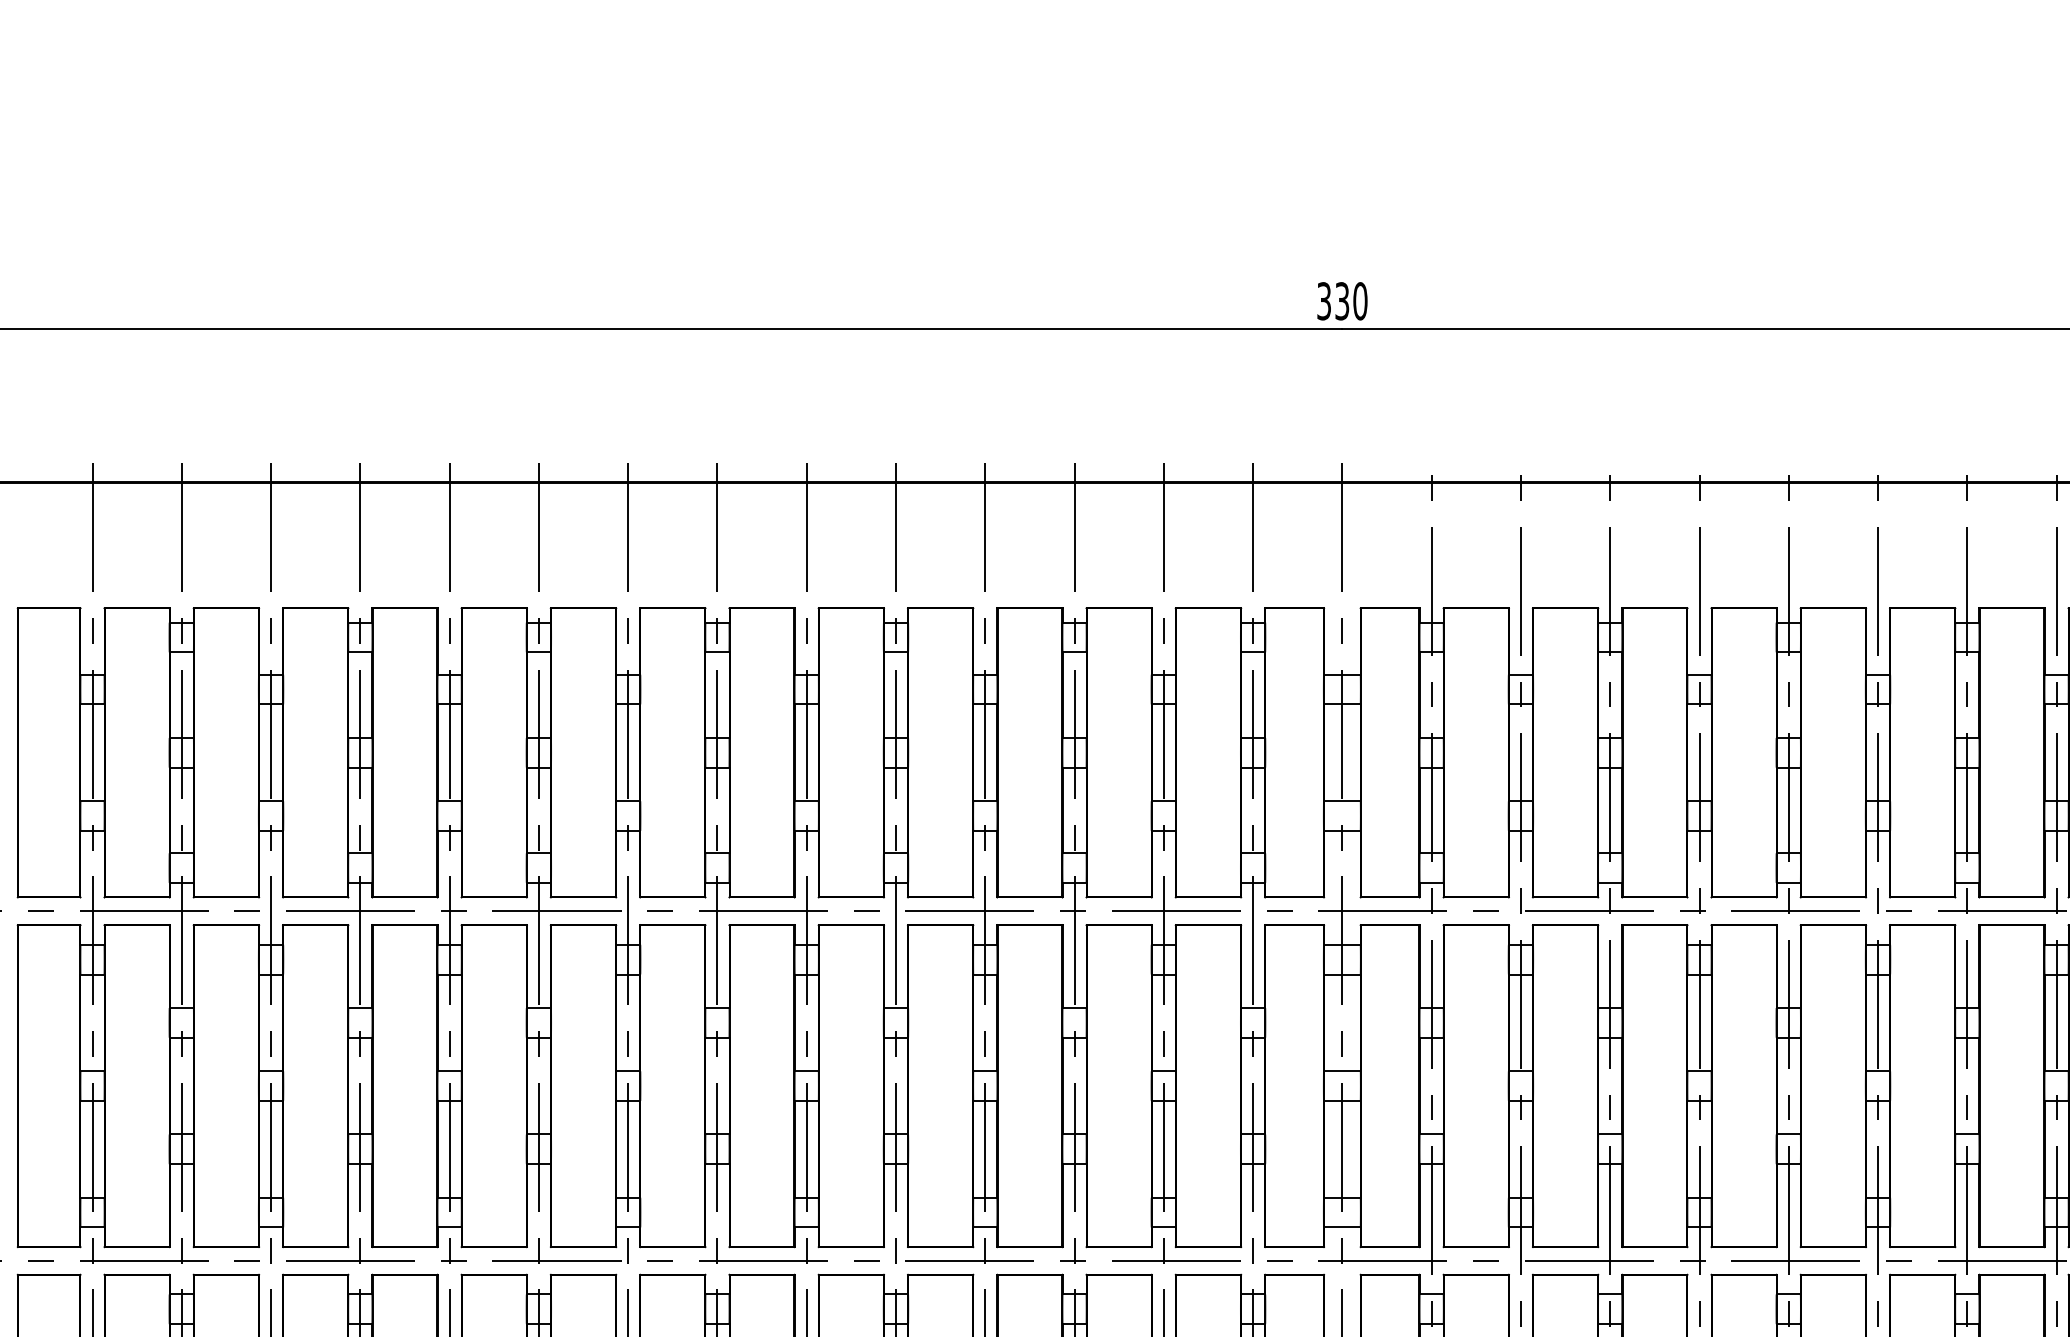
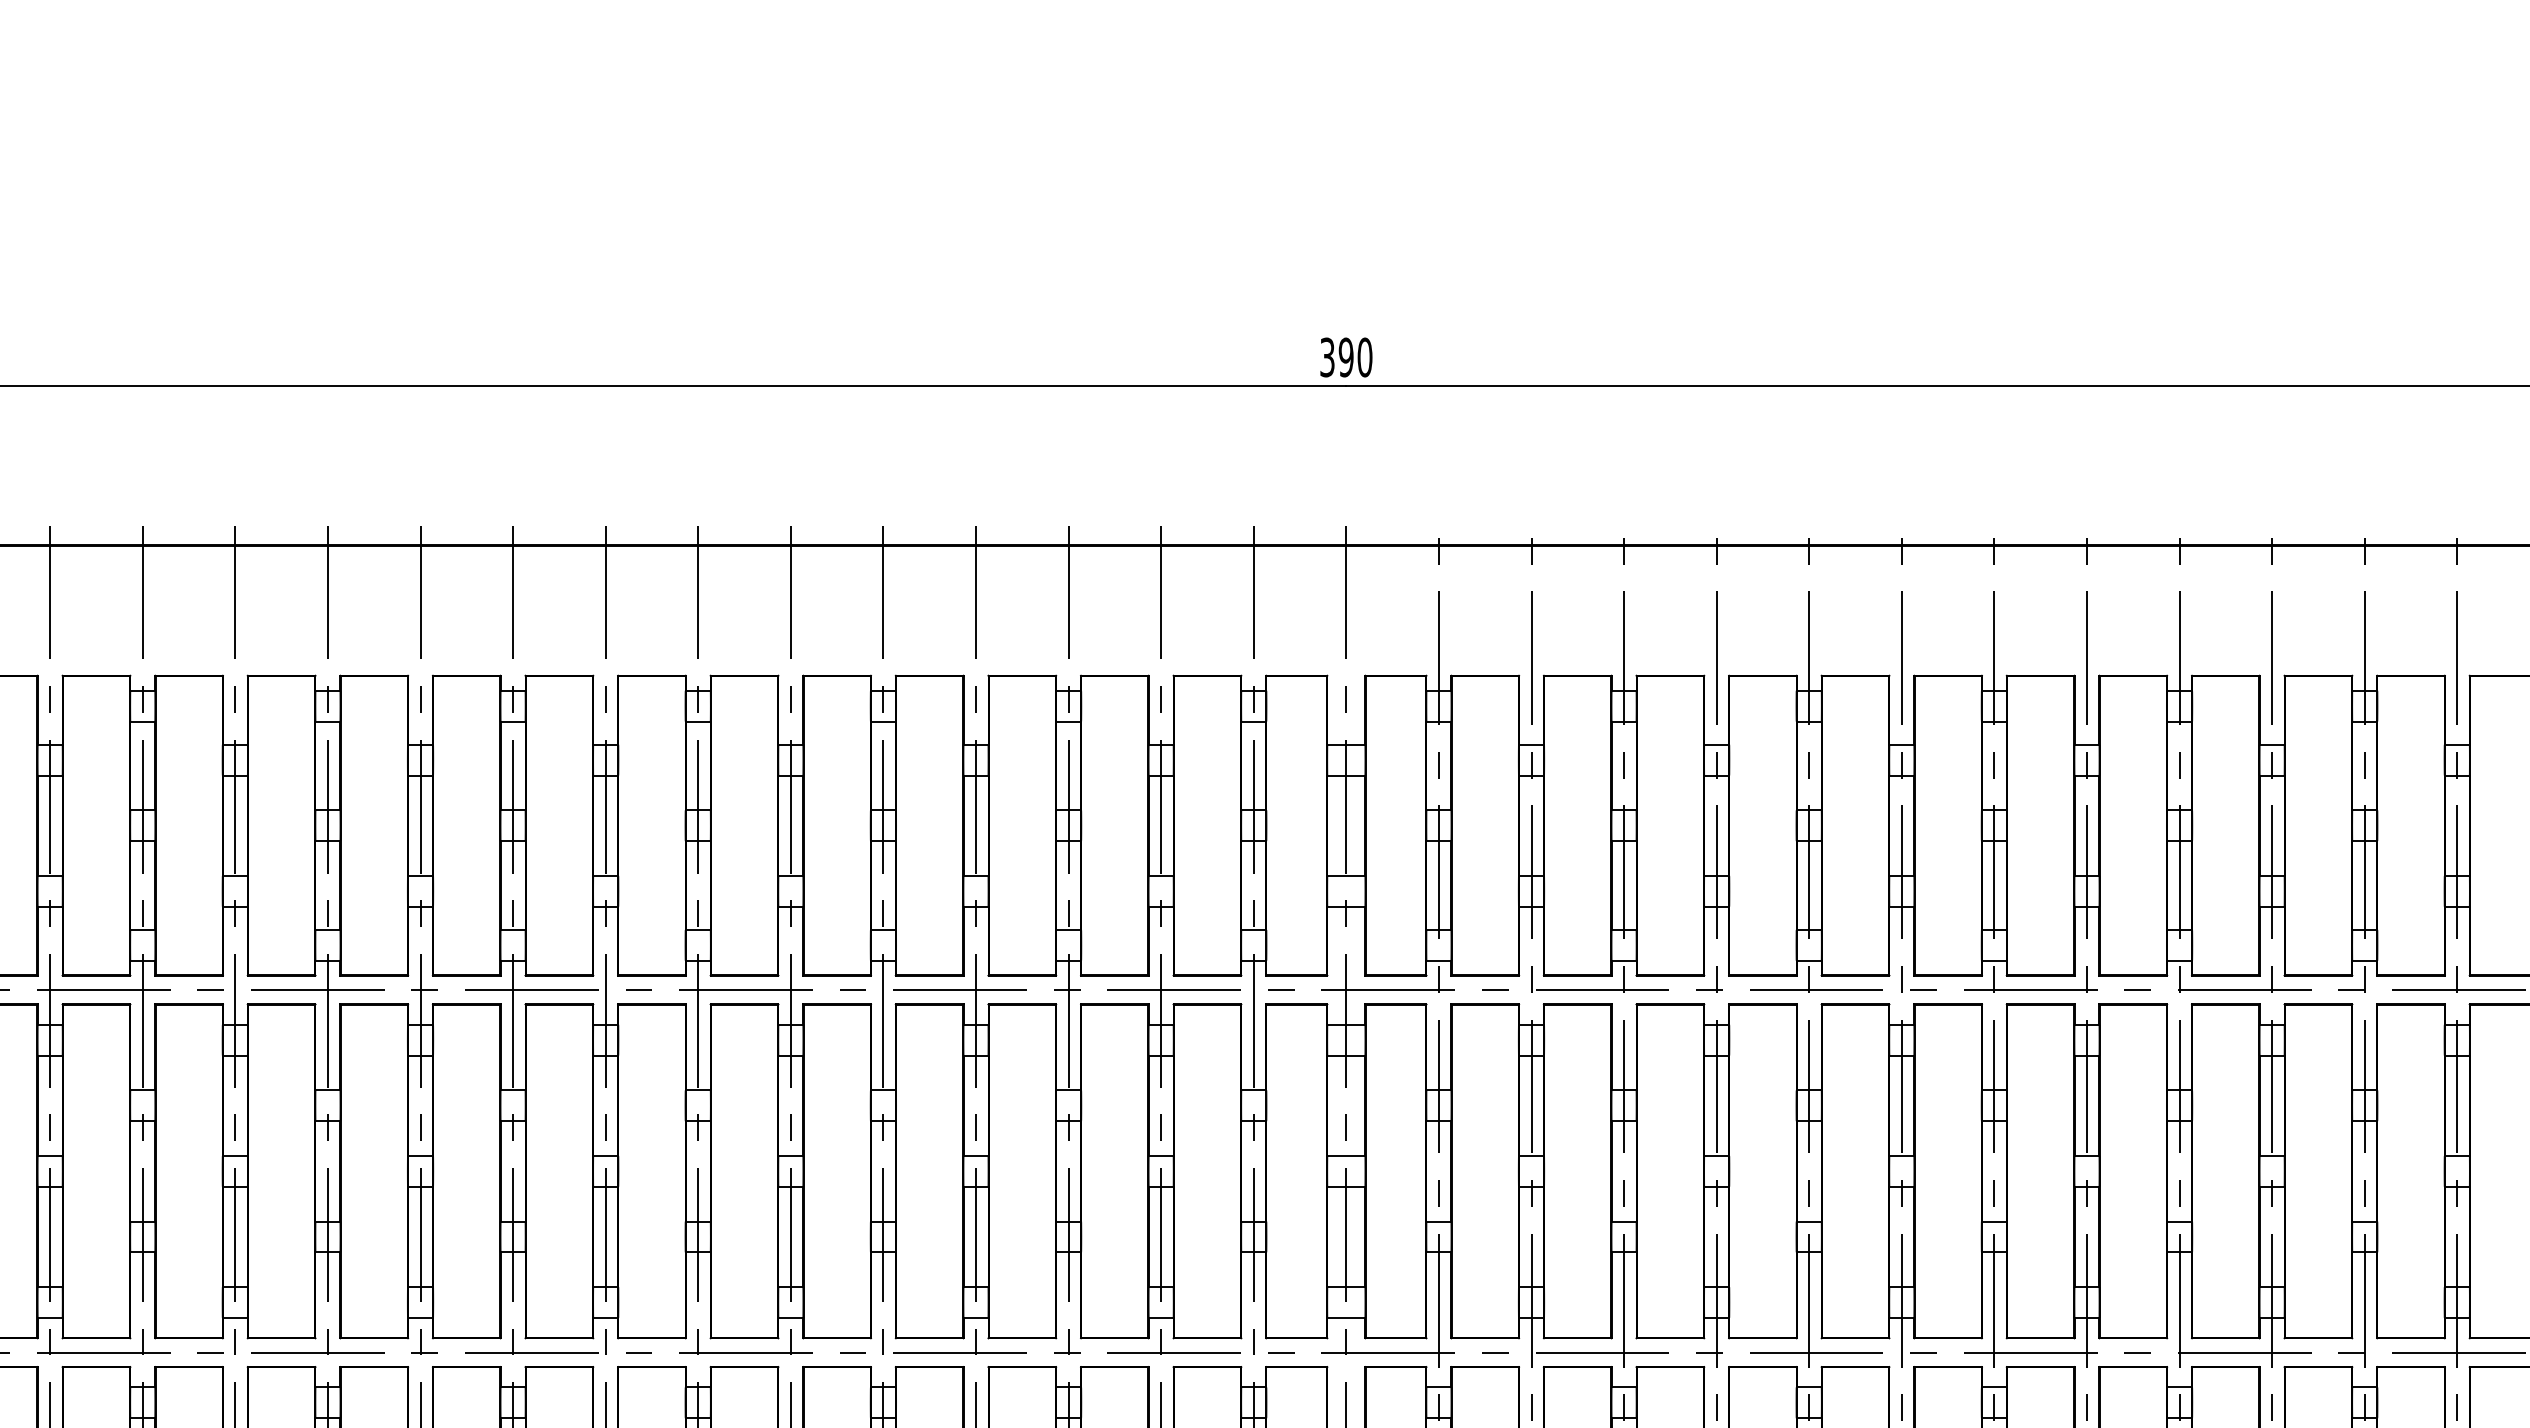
text: (1341, 301) -> (1345, 357), 330 -> 390

